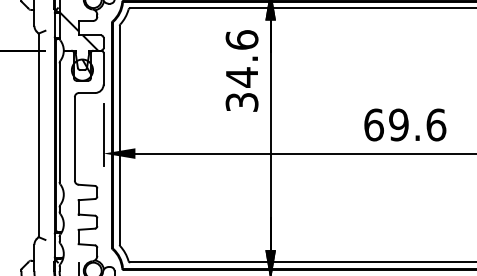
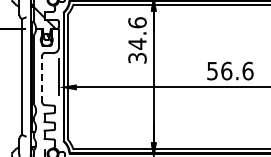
text: (386, 123) -> (219, 70), 69.6 -> 56.6
line: (74, 139) -> (42, 79), solid -> dashed

